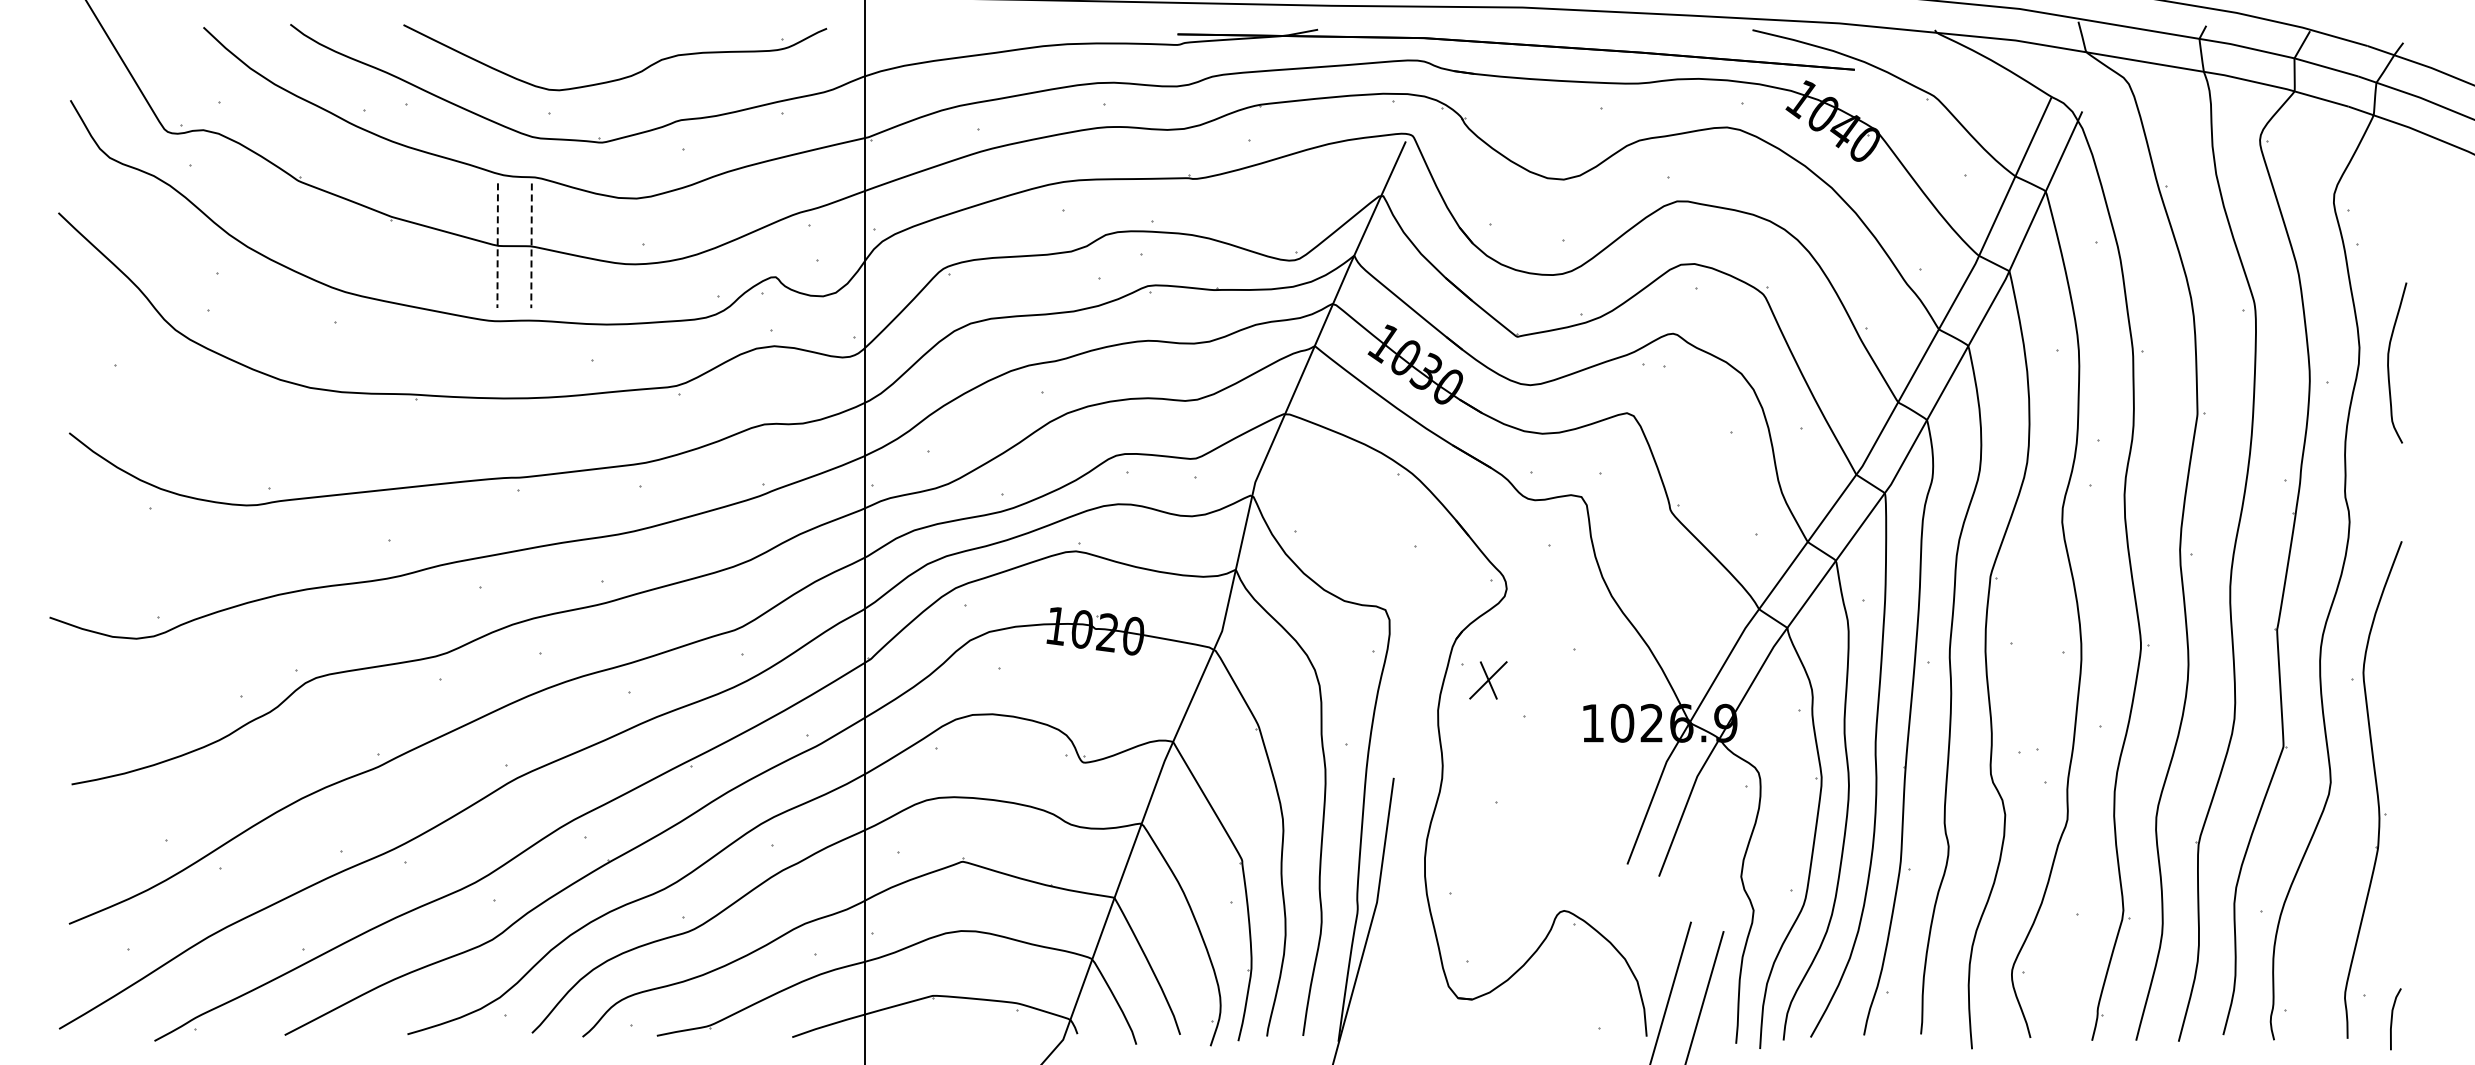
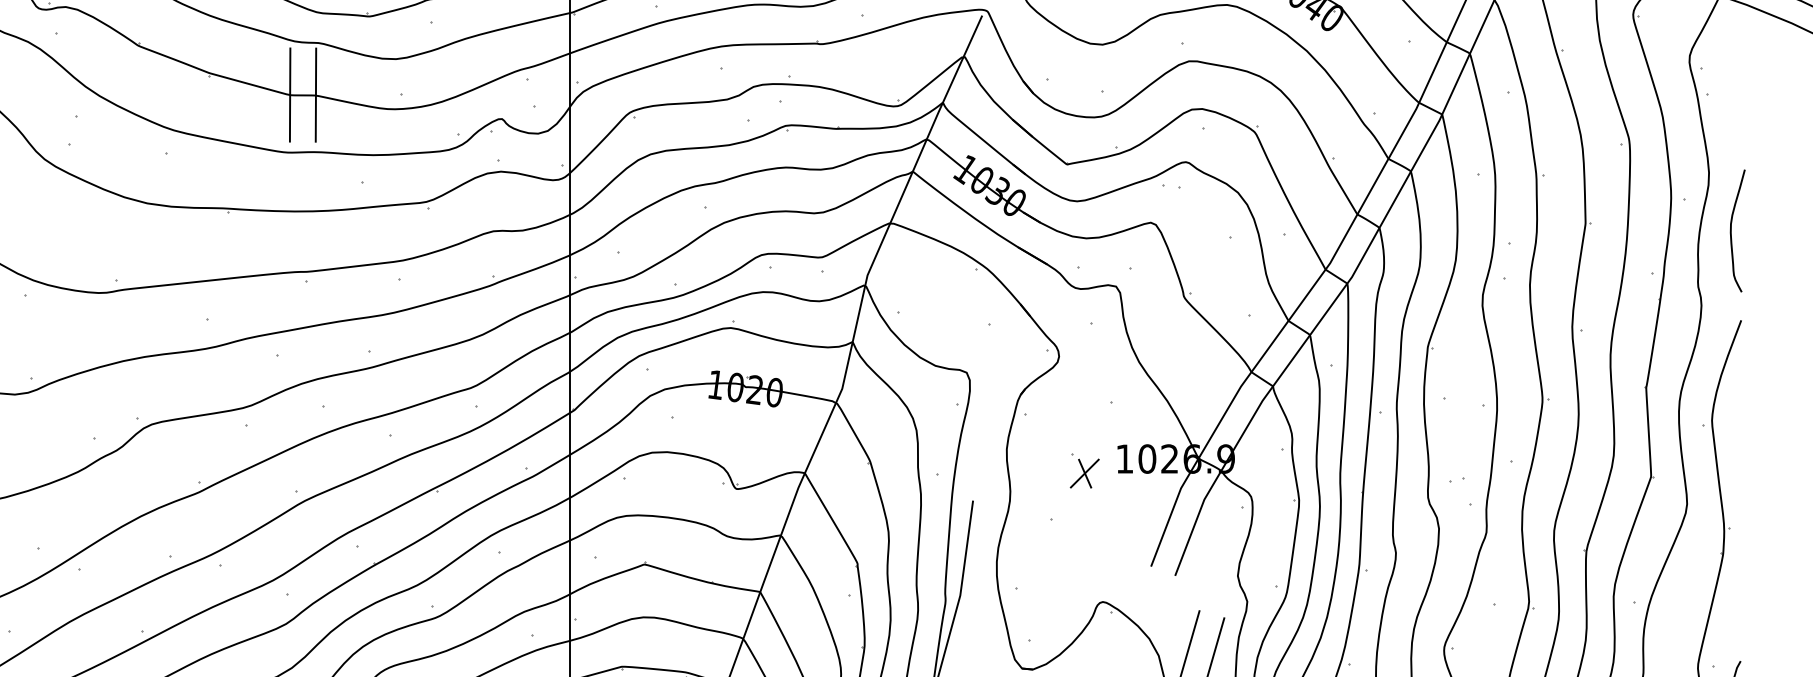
line: (497, 246) -> (290, 95), dashed -> solid
line: (531, 246) -> (315, 95), dashed -> solid
curve: (2389, 359) -> (1731, 228), moved
part: (1488, 680) -> (1084, 473), moved

